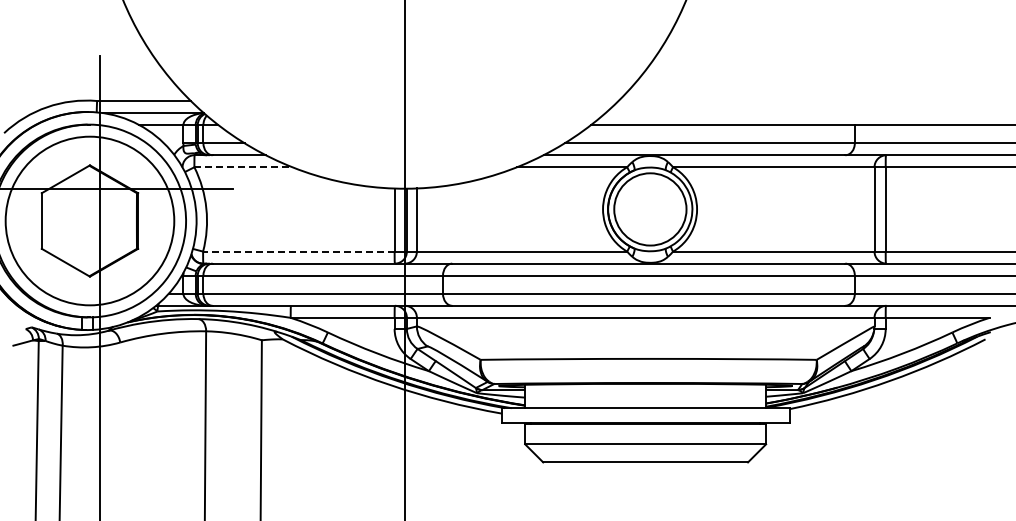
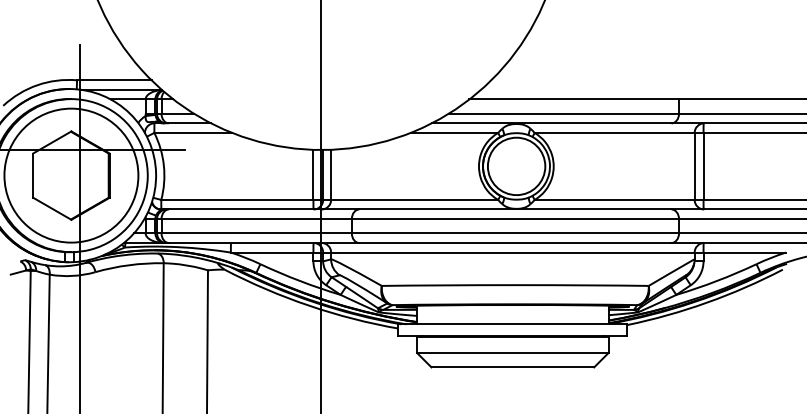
line: (243, 167) -> (193, 133), dashed -> solid
line: (298, 251) -> (237, 199), dashed -> solid

